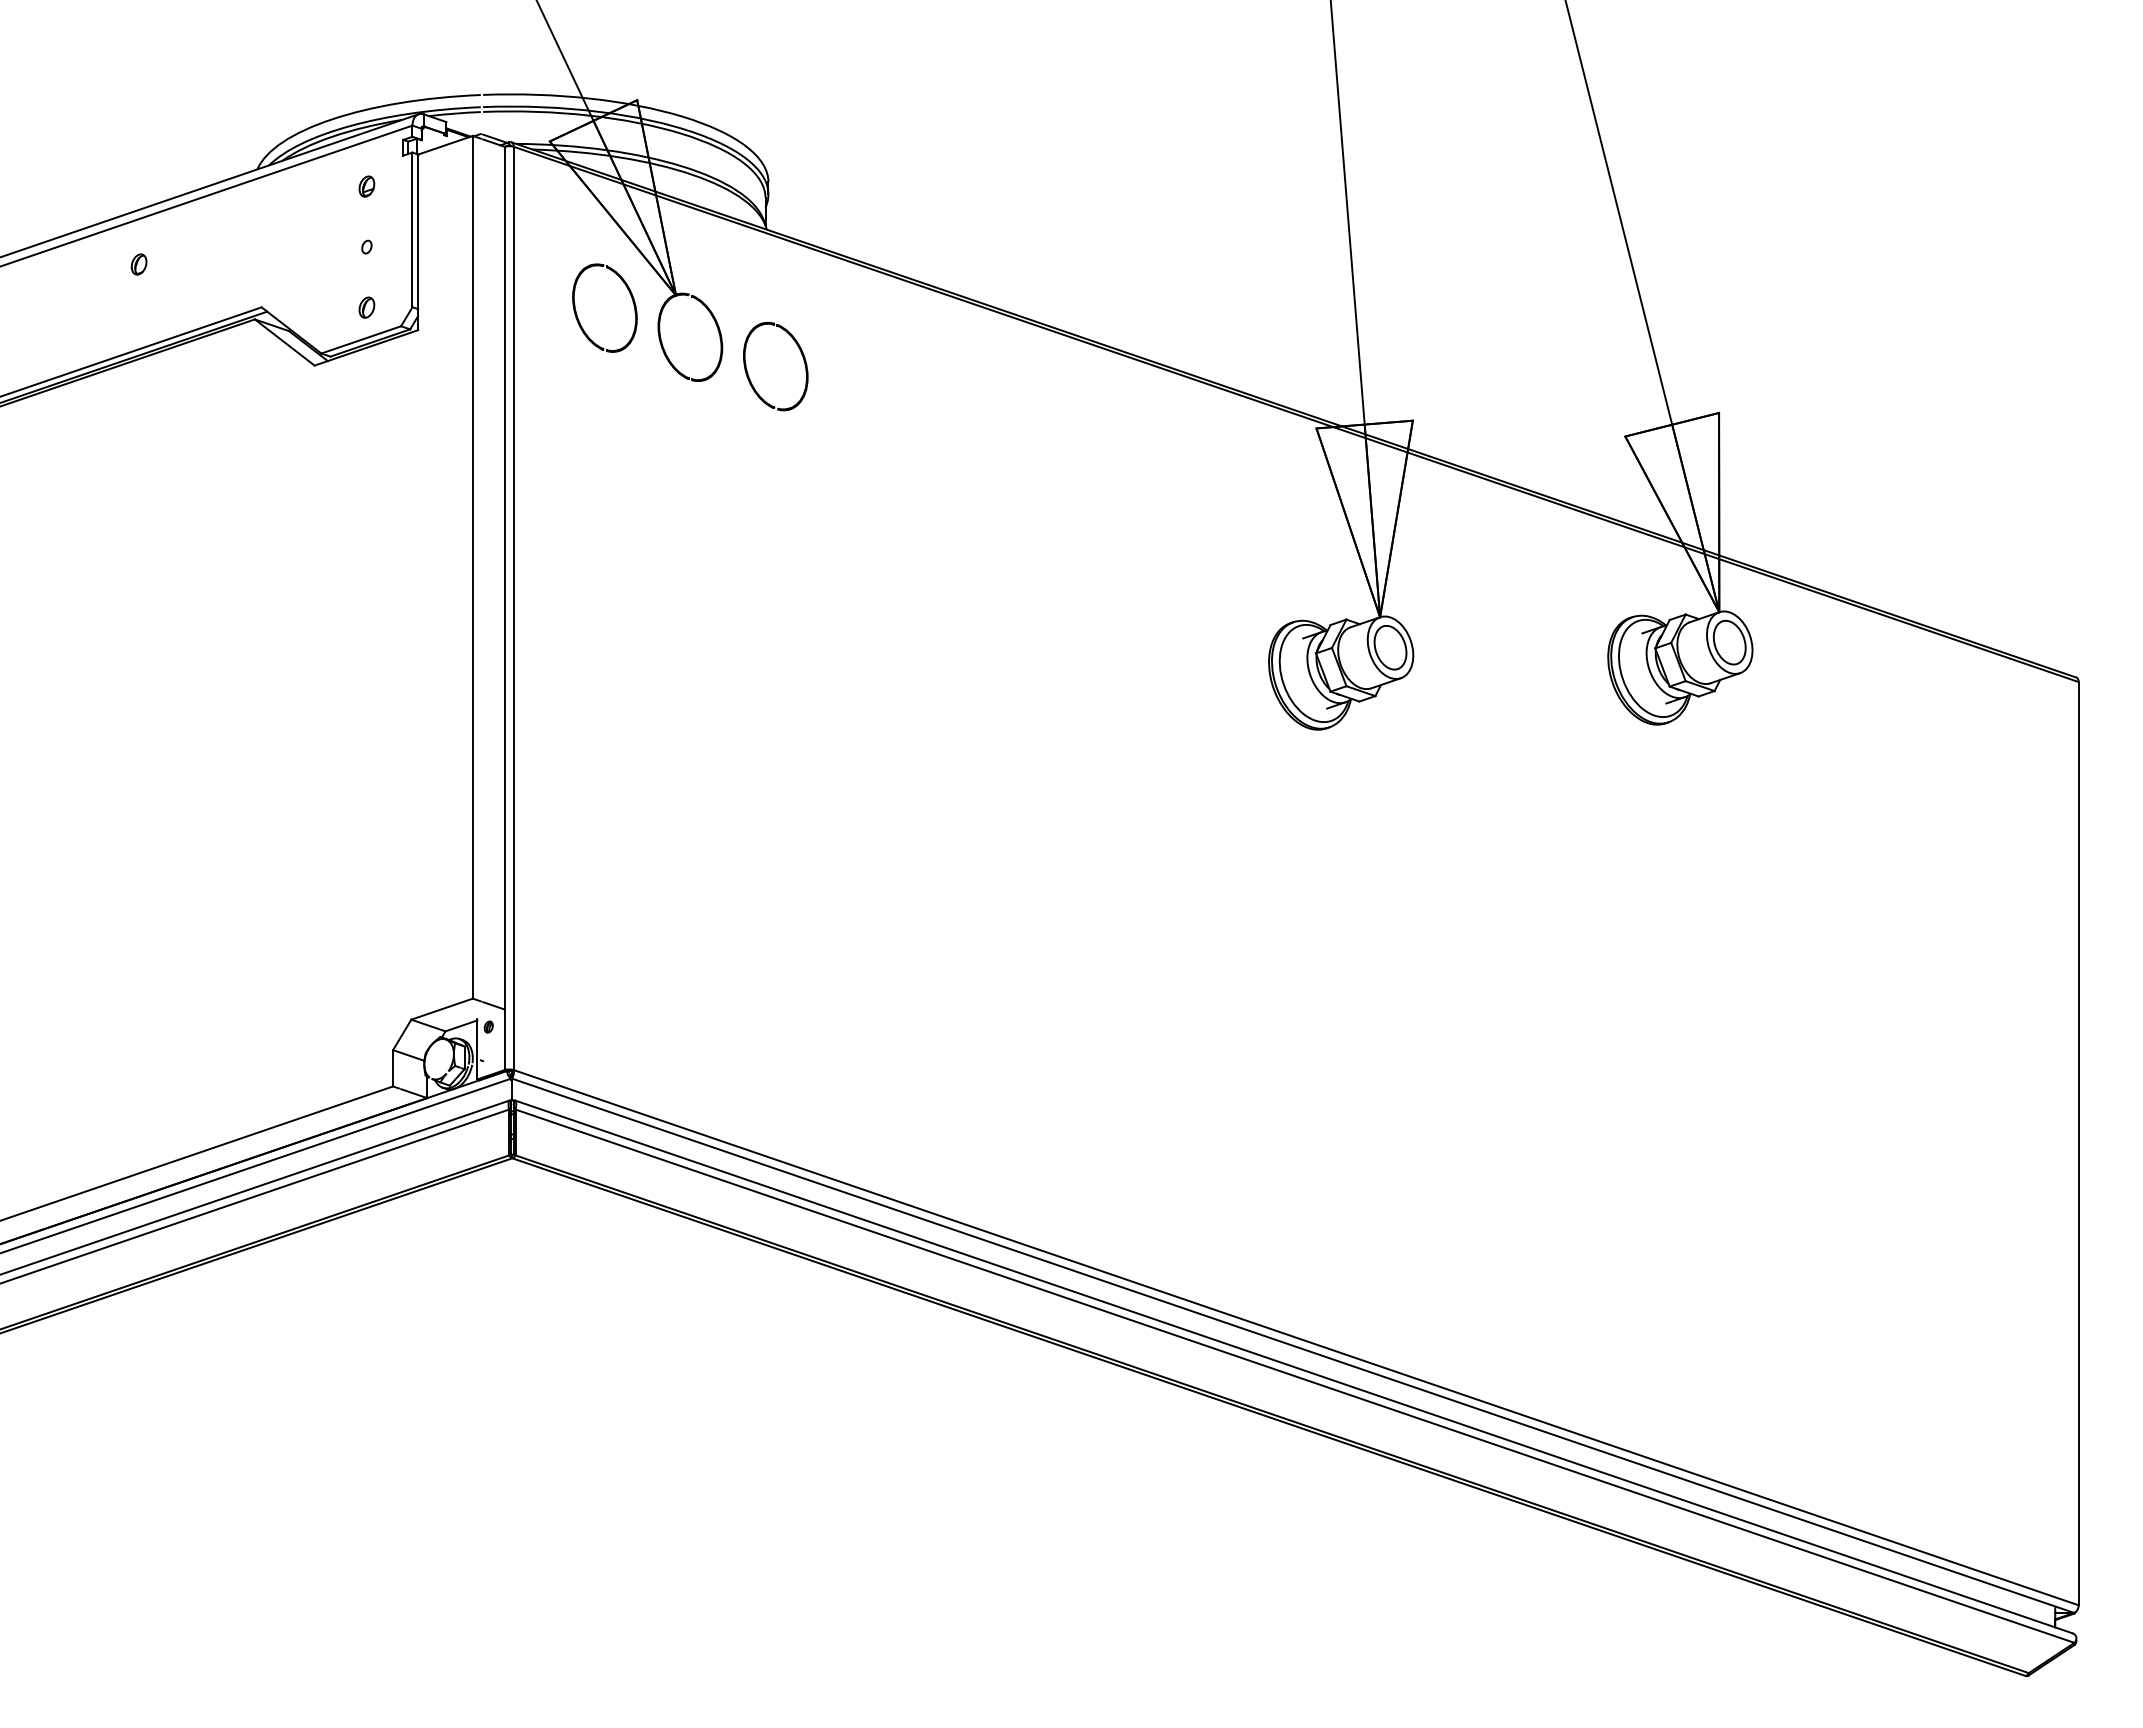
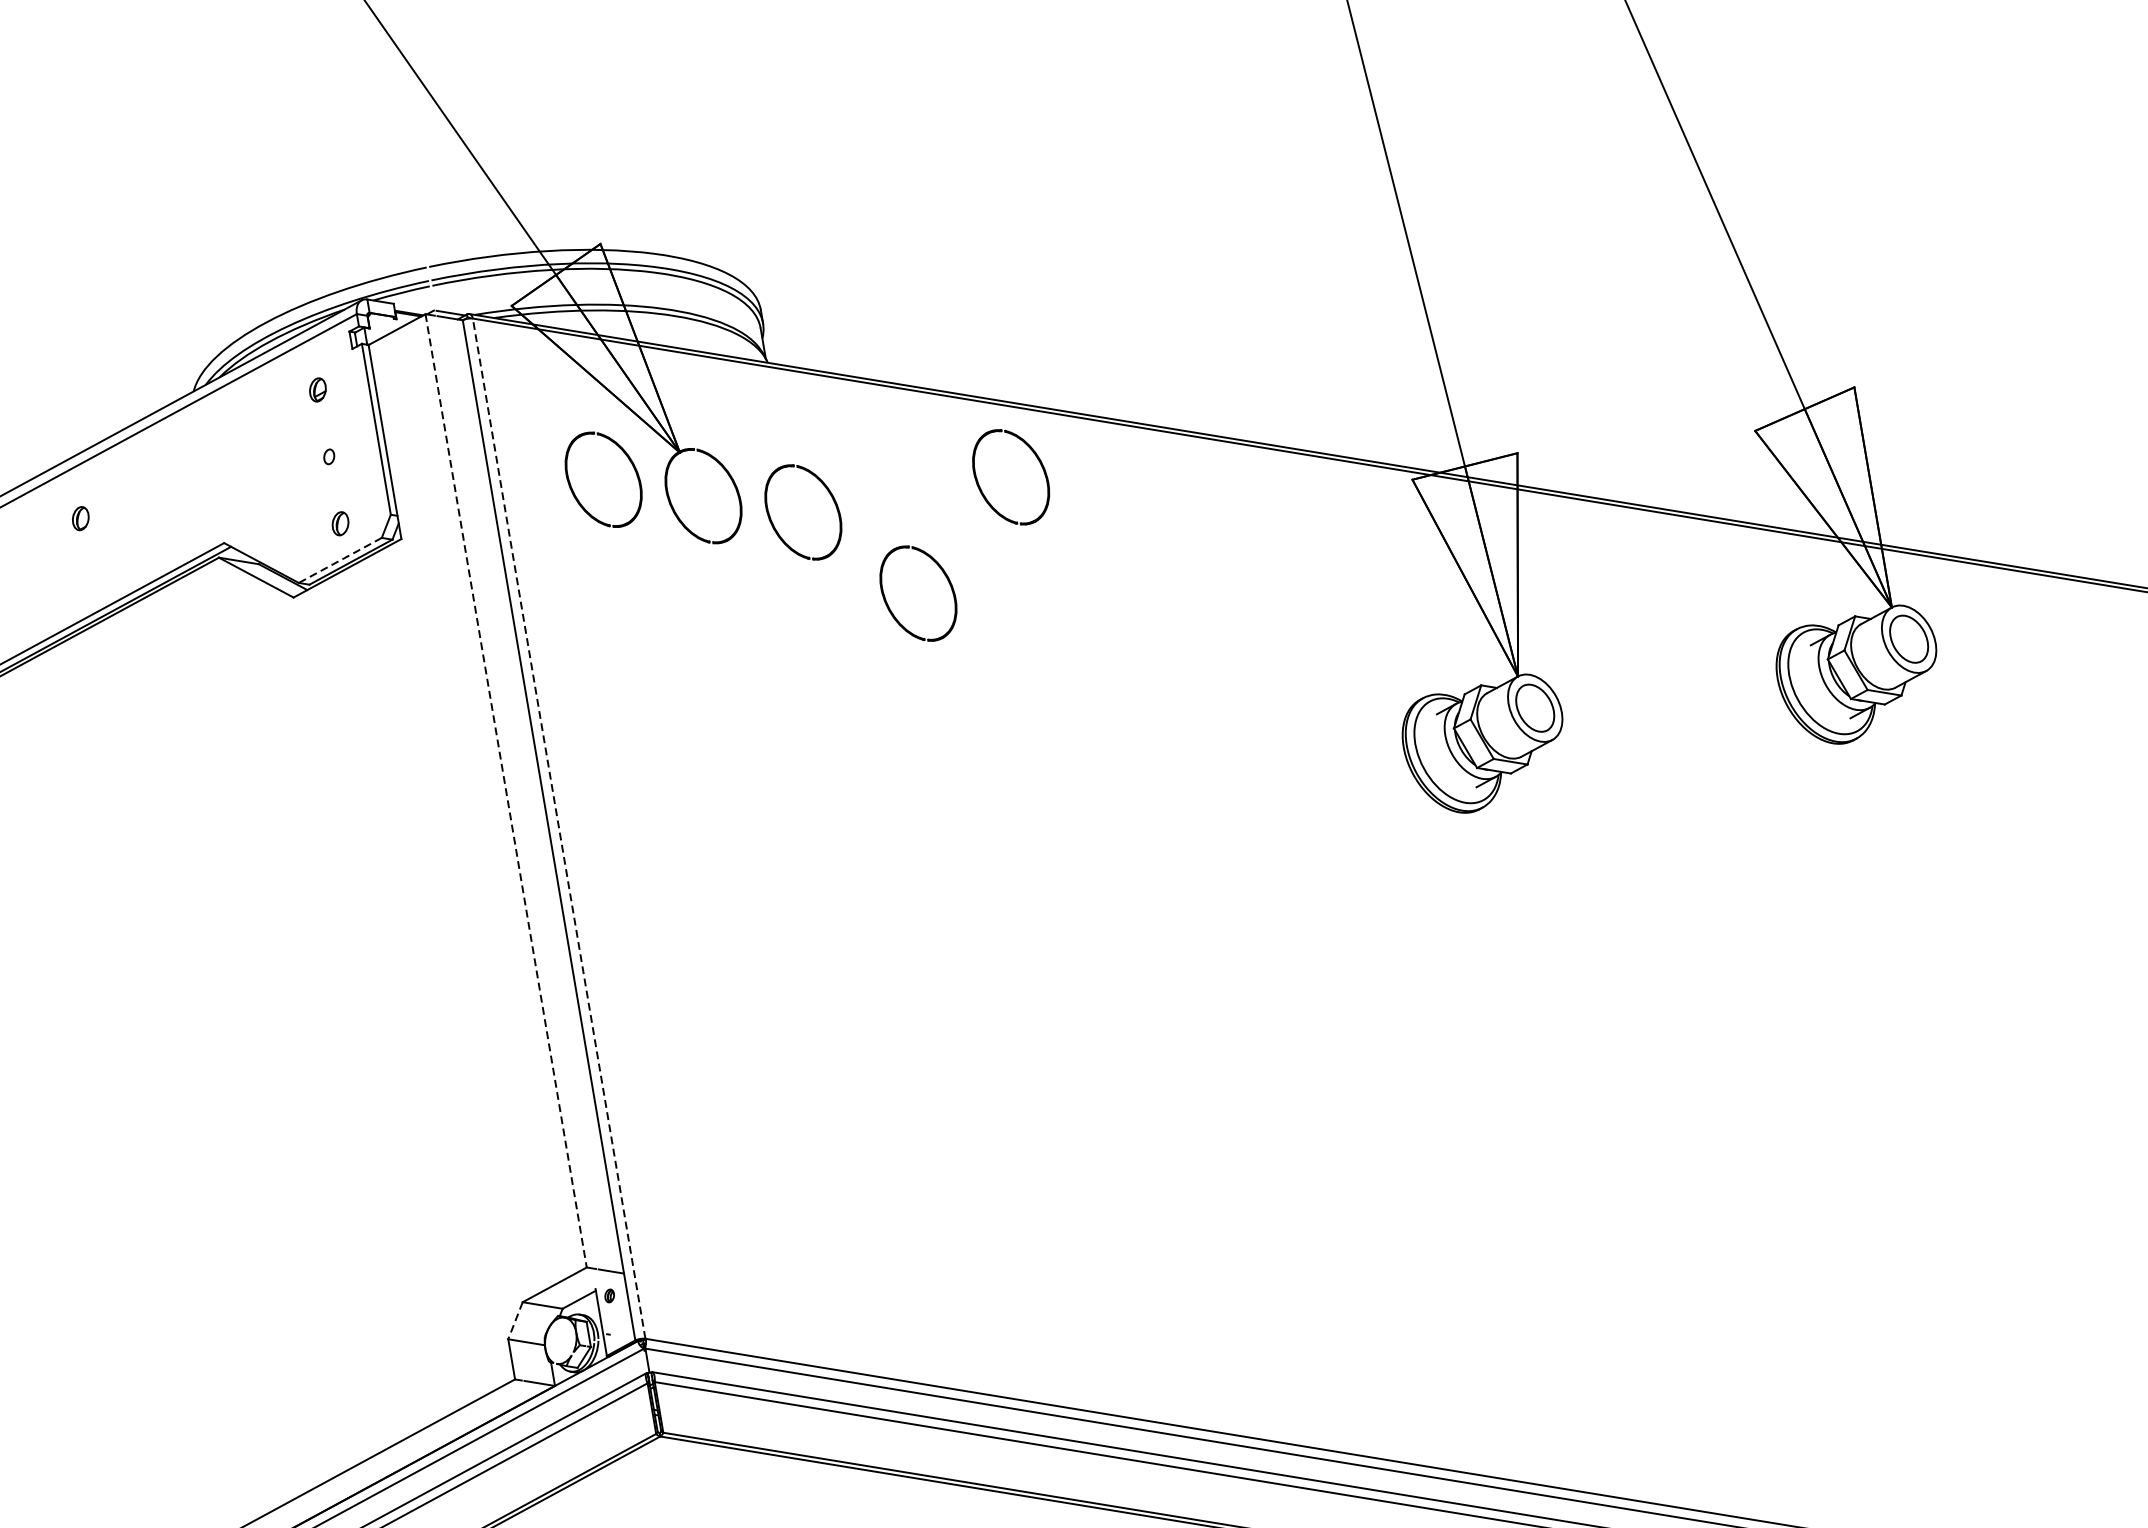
line: (360, 340) -> (339, 561), solid -> dashed
part: (937, 376) -> (983, 493), added
part: (838, 464) -> (890, 608), added
line: (472, 567) -> (505, 791), solid -> dashed
line: (513, 608) -> (558, 828), solid -> dashed
line: (402, 1034) -> (515, 1320), solid -> dashed

